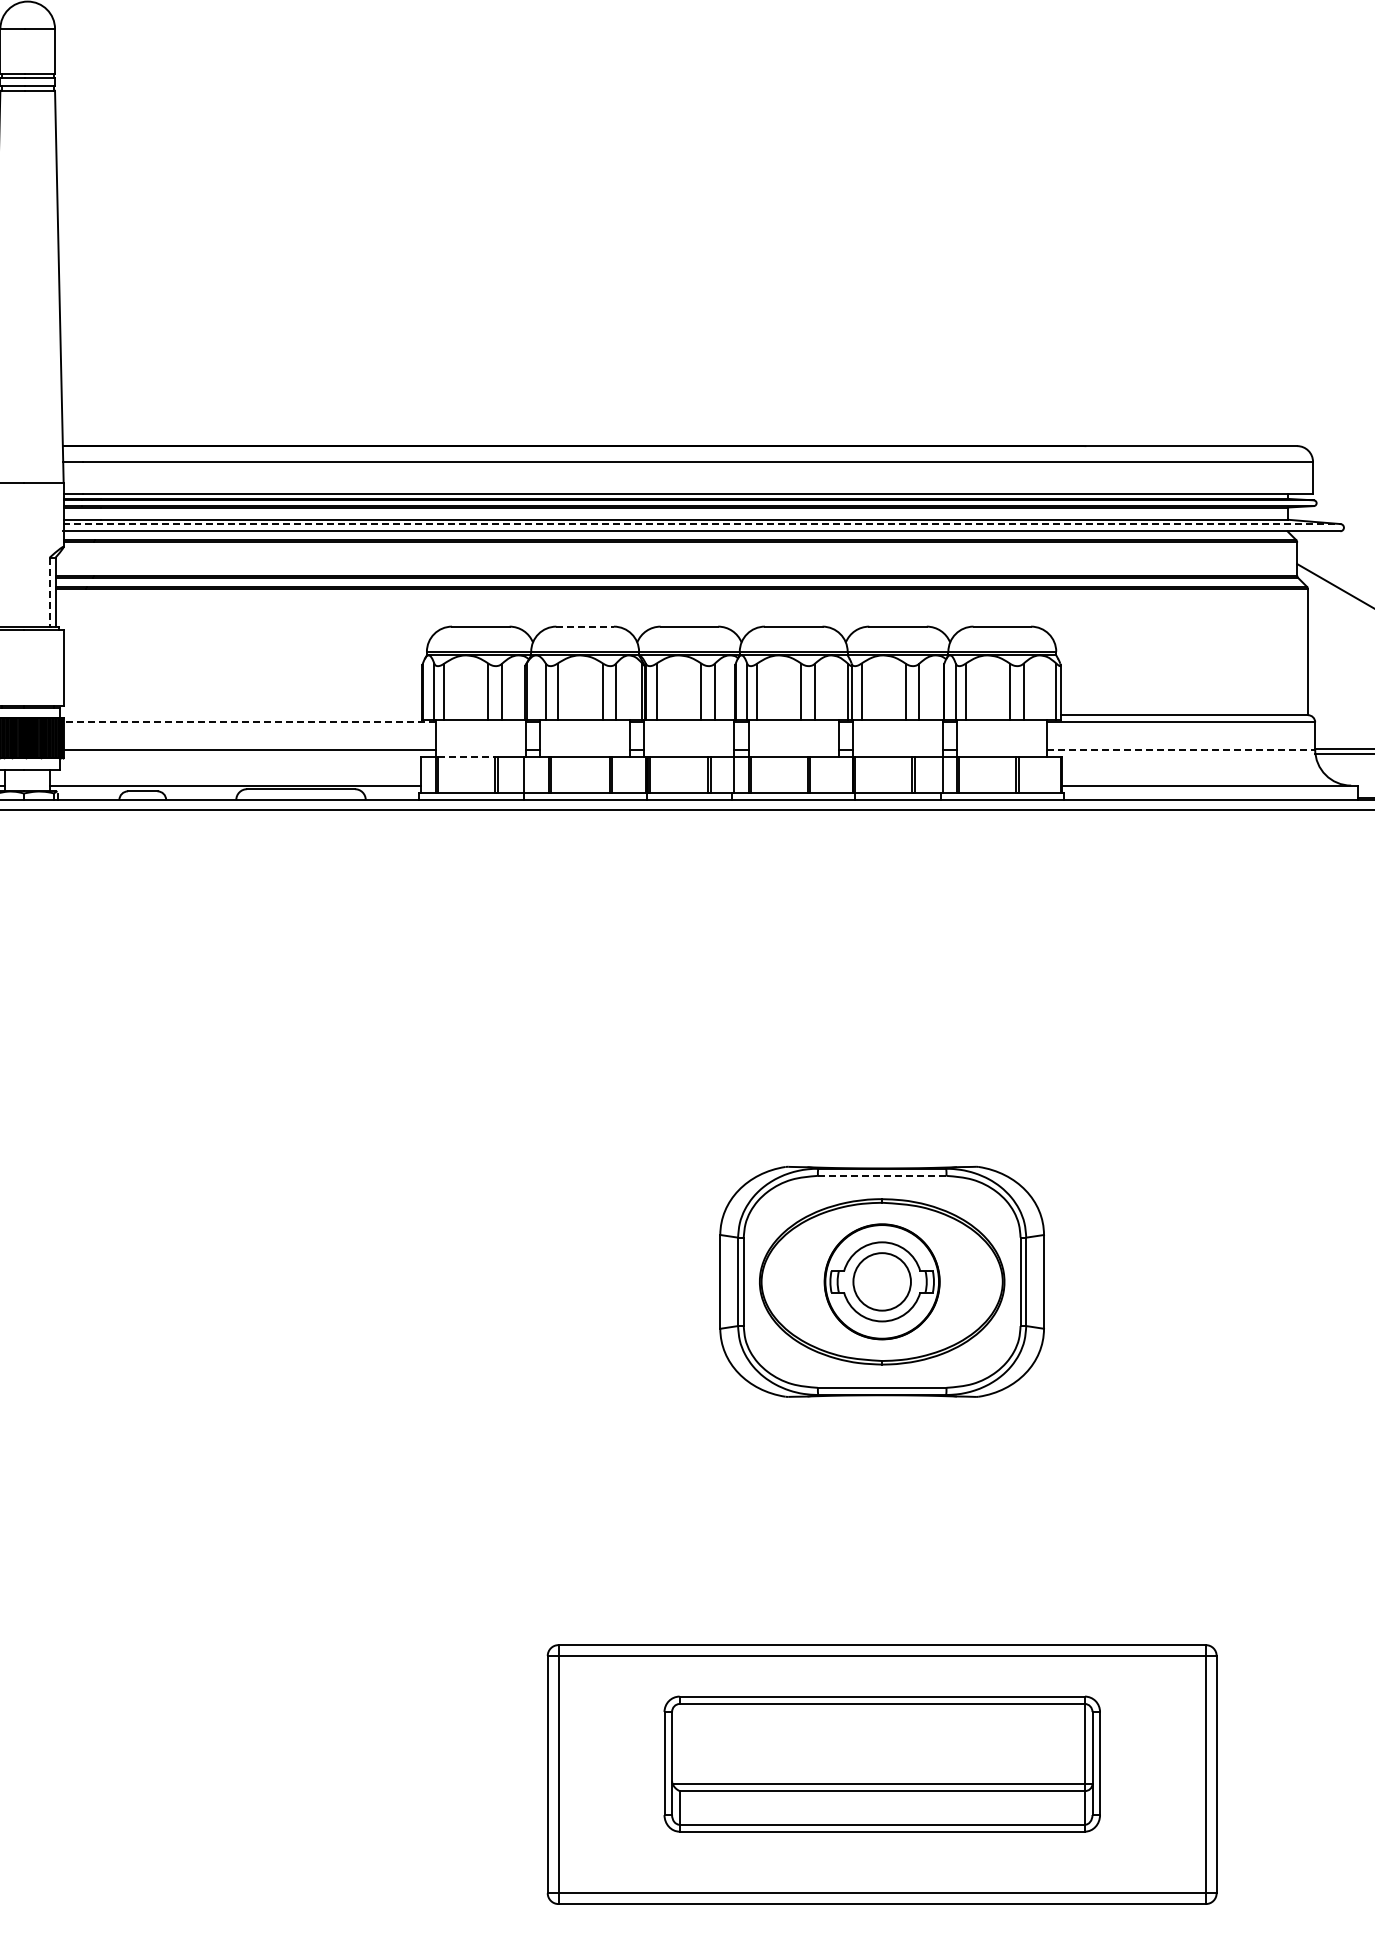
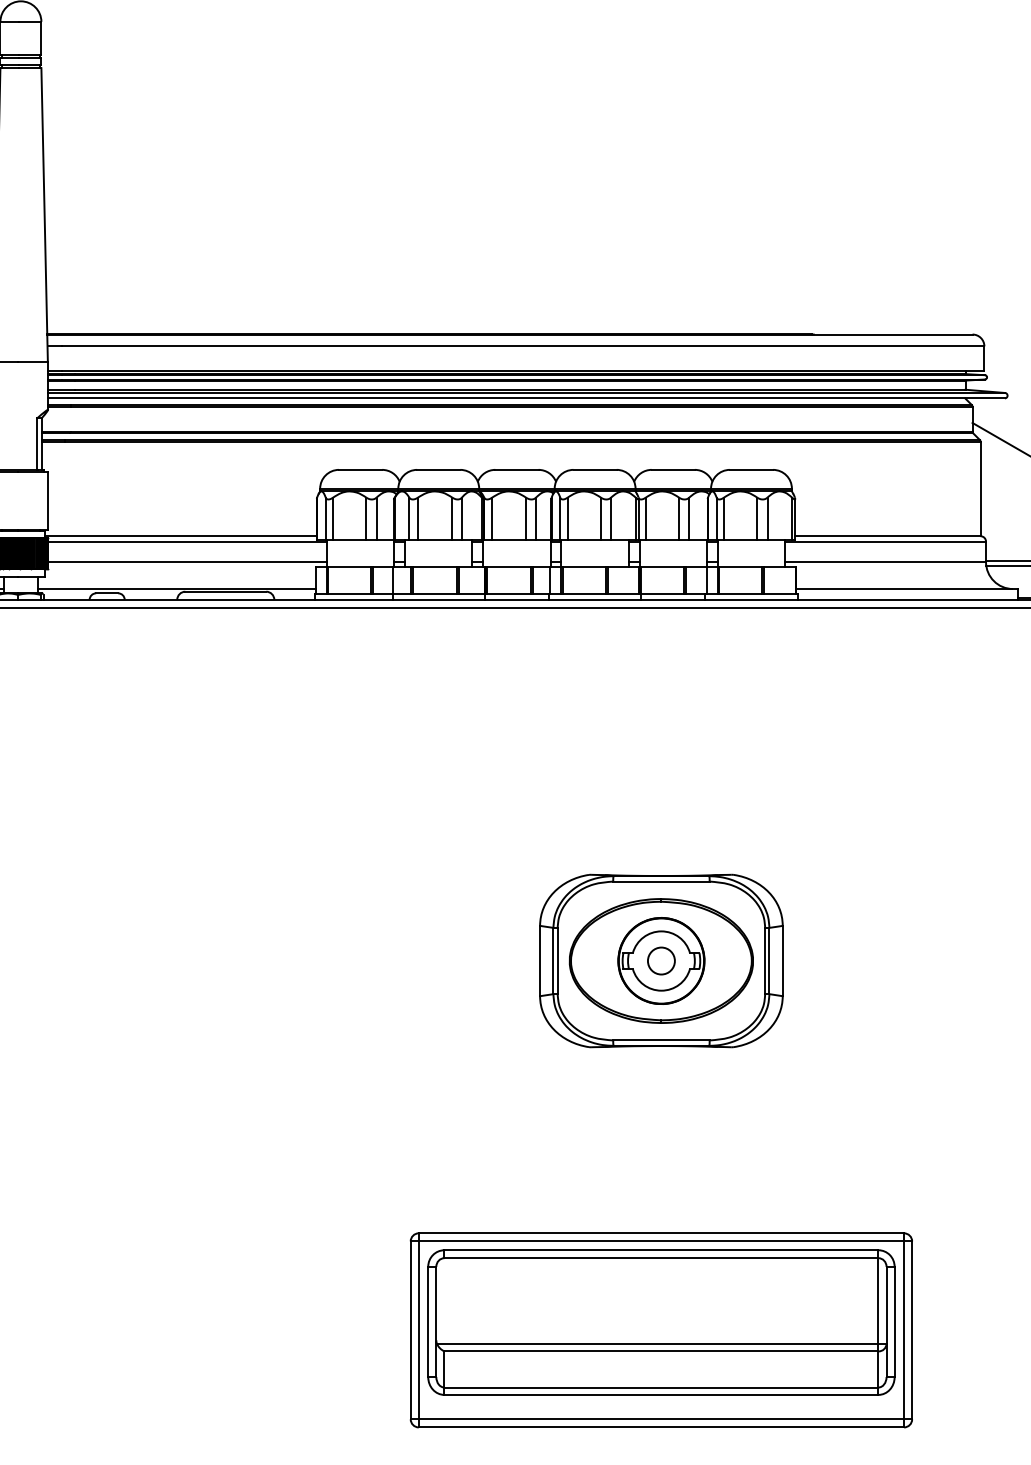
line: (701, 524) -> (525, 393), dashed -> solid
line: (49, 592) -> (37, 444), dashed -> solid
line: (585, 626) -> (439, 469), dashed -> solid
line: (241, 715) -> (181, 536), added
line: (249, 722) -> (187, 541), dashed -> solid
line: (1181, 749) -> (885, 561), dashed -> solid
line: (466, 756) -> (349, 567), dashed -> solid
line: (881, 1175) -> (660, 881), dashed -> solid
circle: (882, 1281) -> (661, 960), size x0.62
part: (882, 1763) -> (661, 1322), size x1.43

